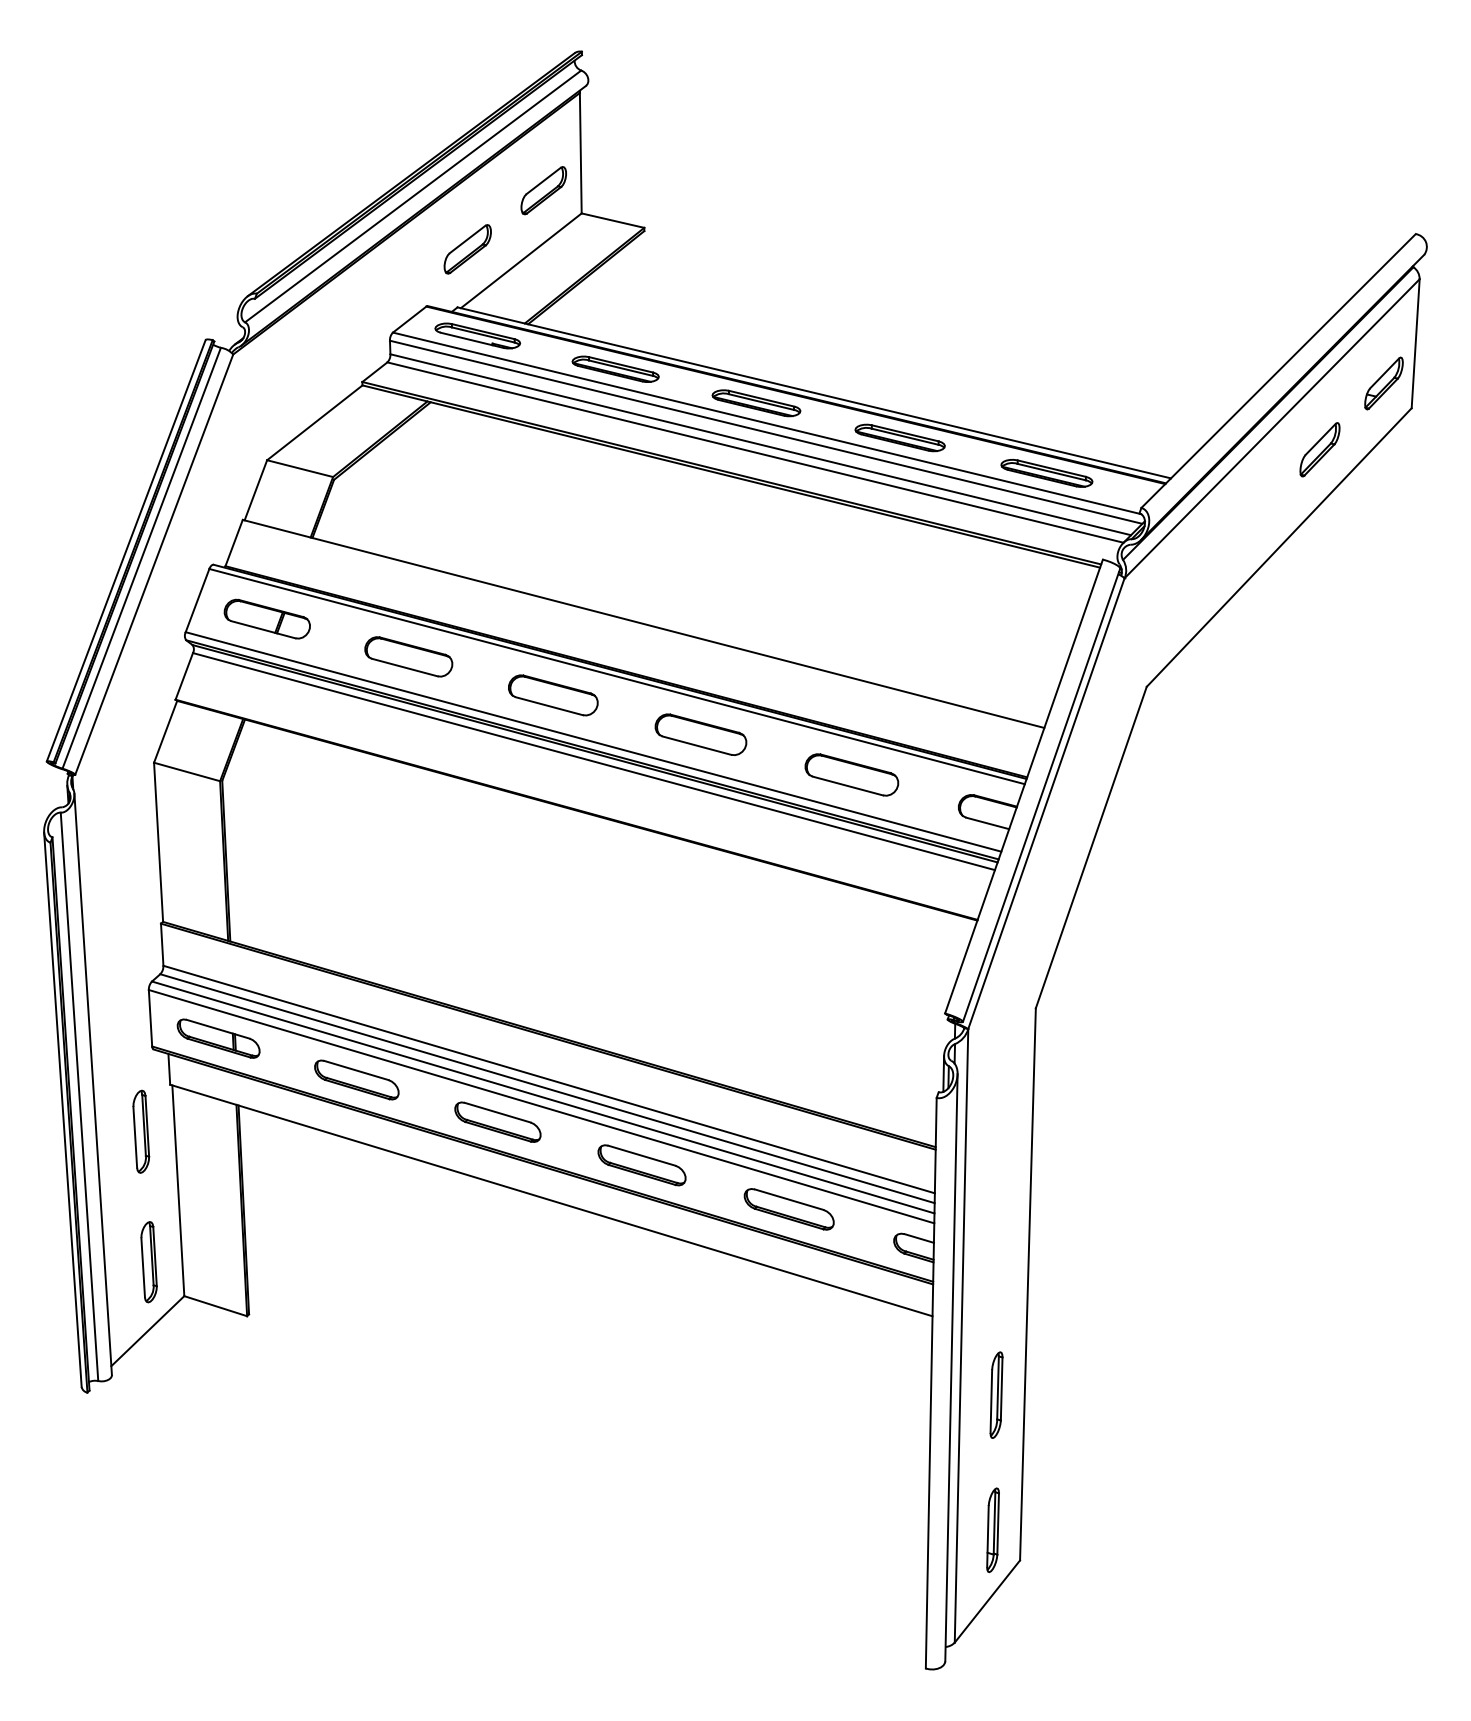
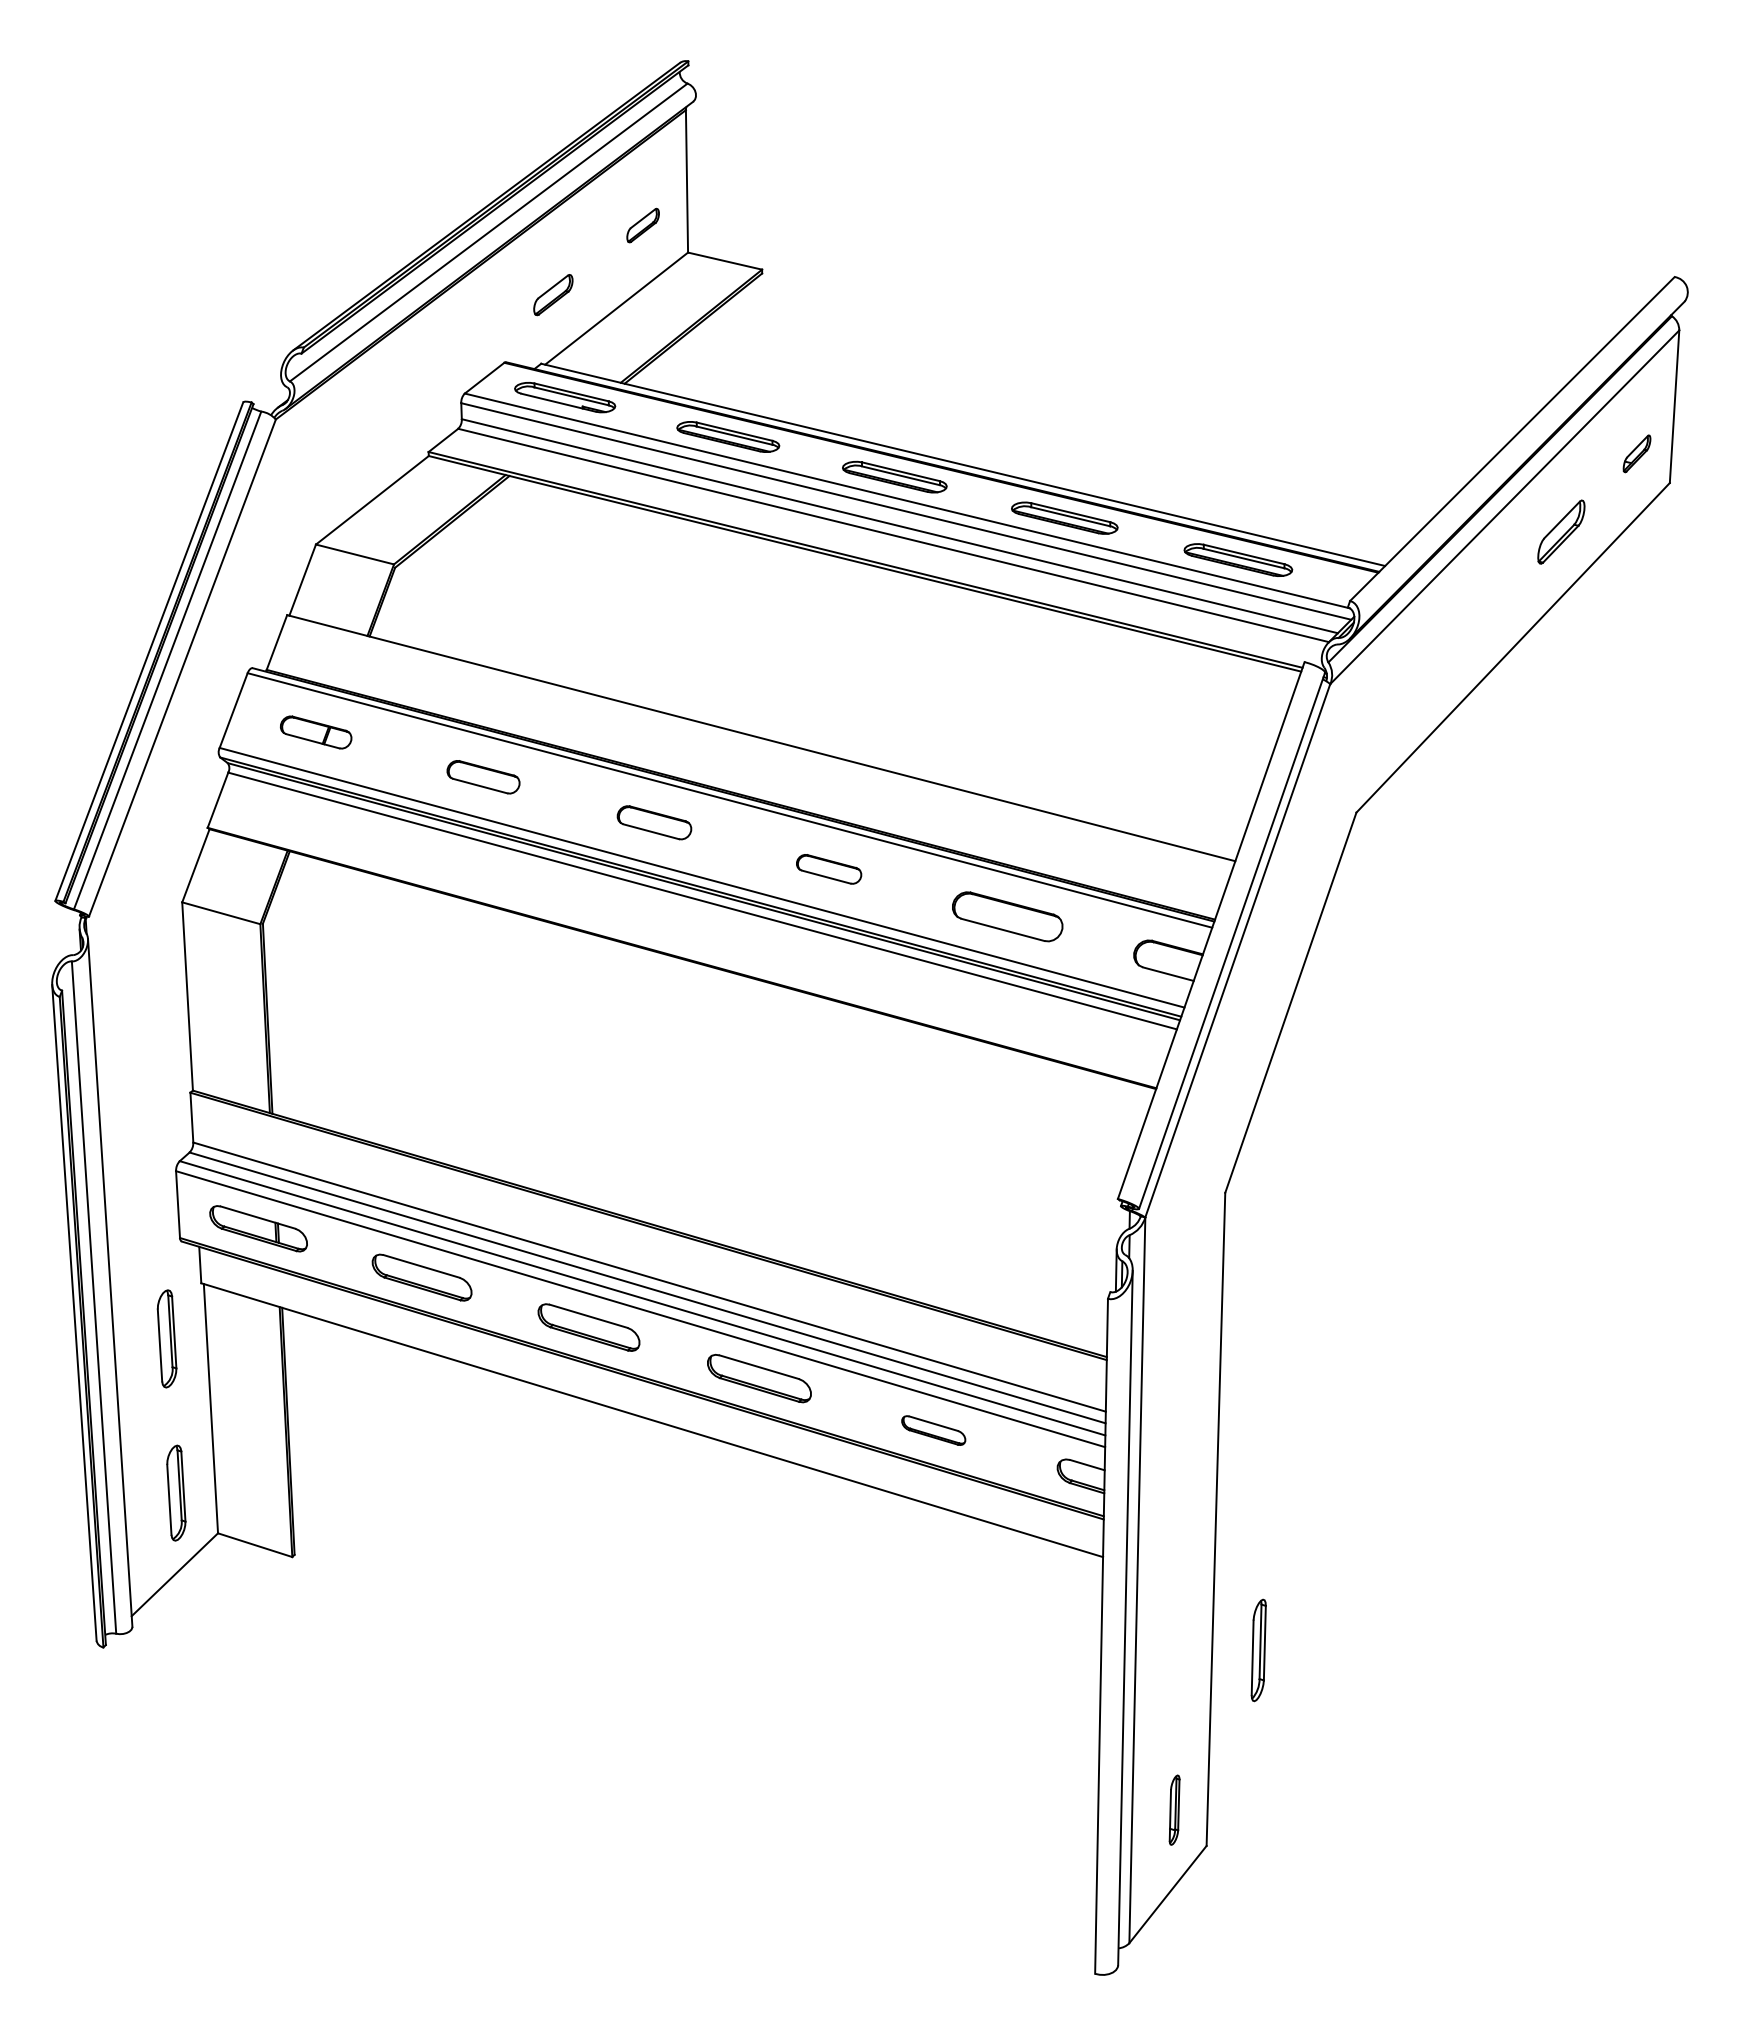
part: (543, 190) -> (642, 225), size x0.6
part: (467, 248) -> (553, 294), size x0.7
part: (1383, 383) -> (1636, 453), size x0.6
part: (266, 619) -> (315, 732), size x0.7
part: (408, 657) -> (483, 777), size x0.7
part: (553, 695) -> (654, 822), size x0.7
part: (700, 734) -> (828, 869), size x0.6
part: (789, 1209) -> (933, 1430), size x0.6
part: (996, 1395) -> (1258, 1650), moved
part: (992, 1529) -> (1174, 1809), size x0.7

